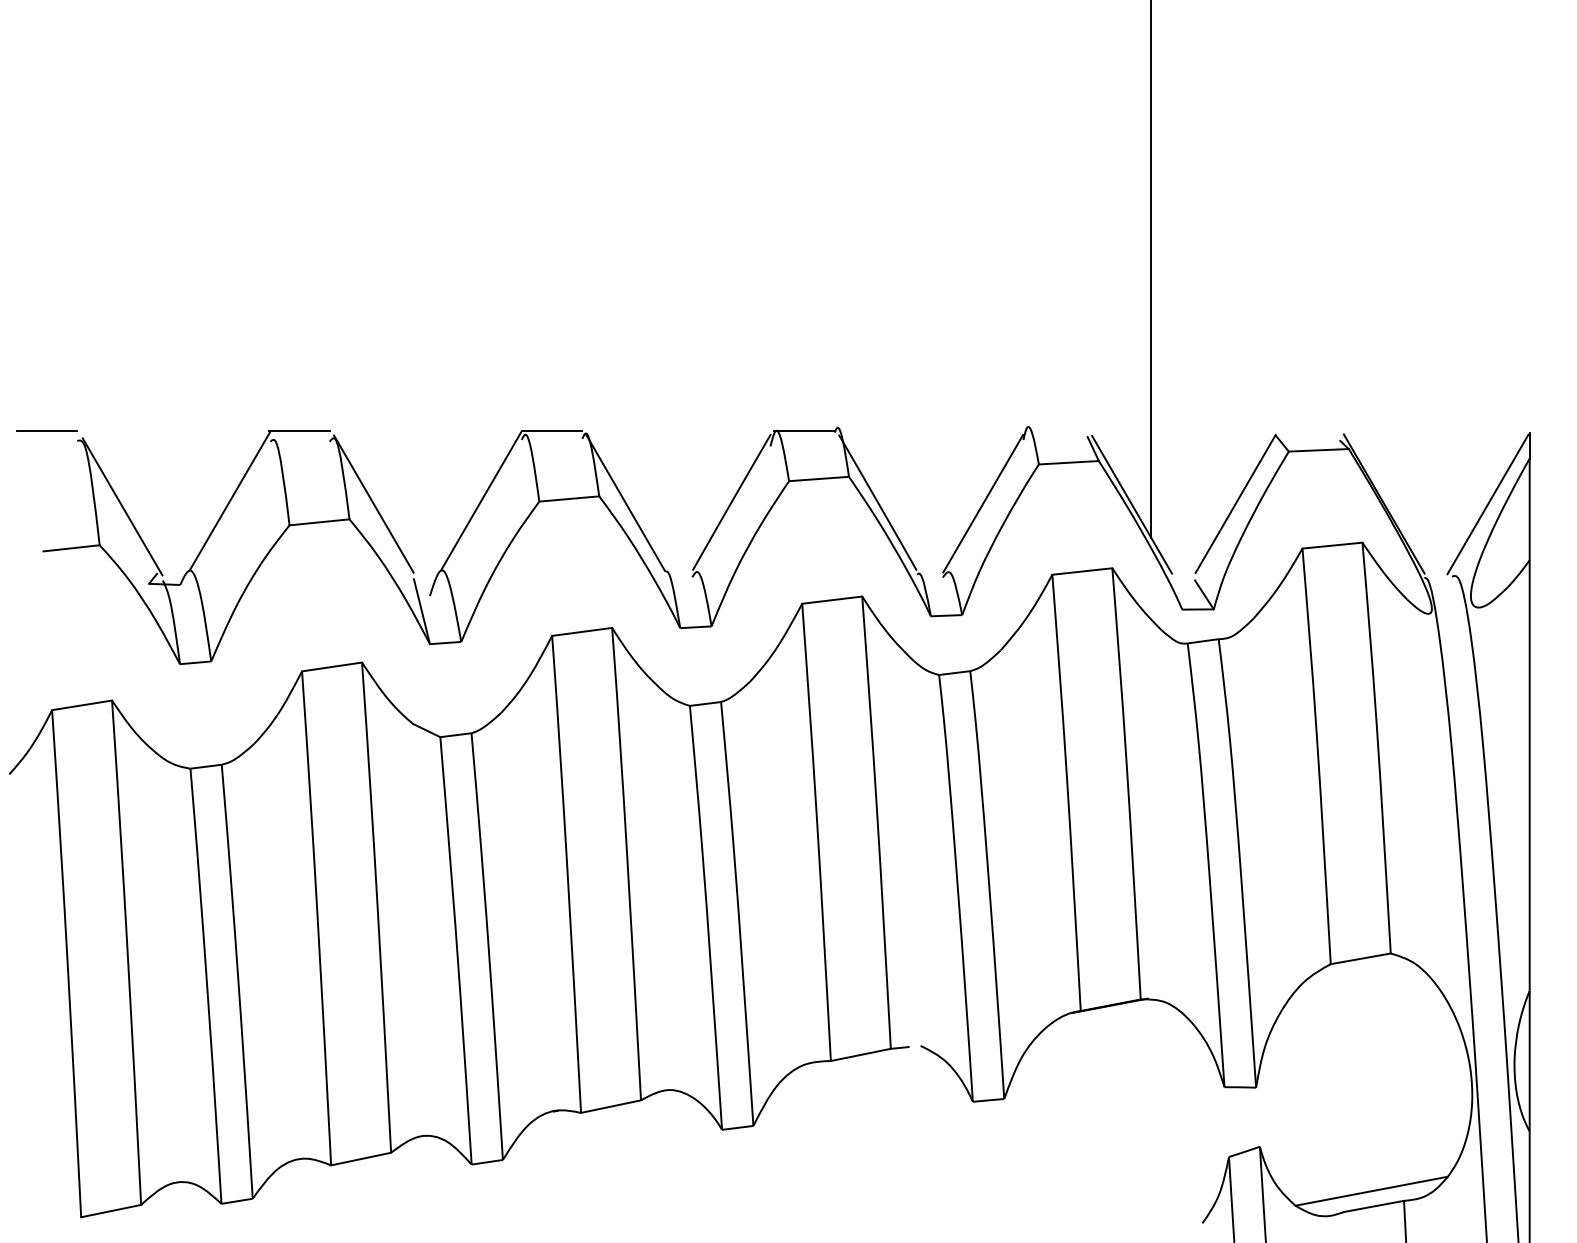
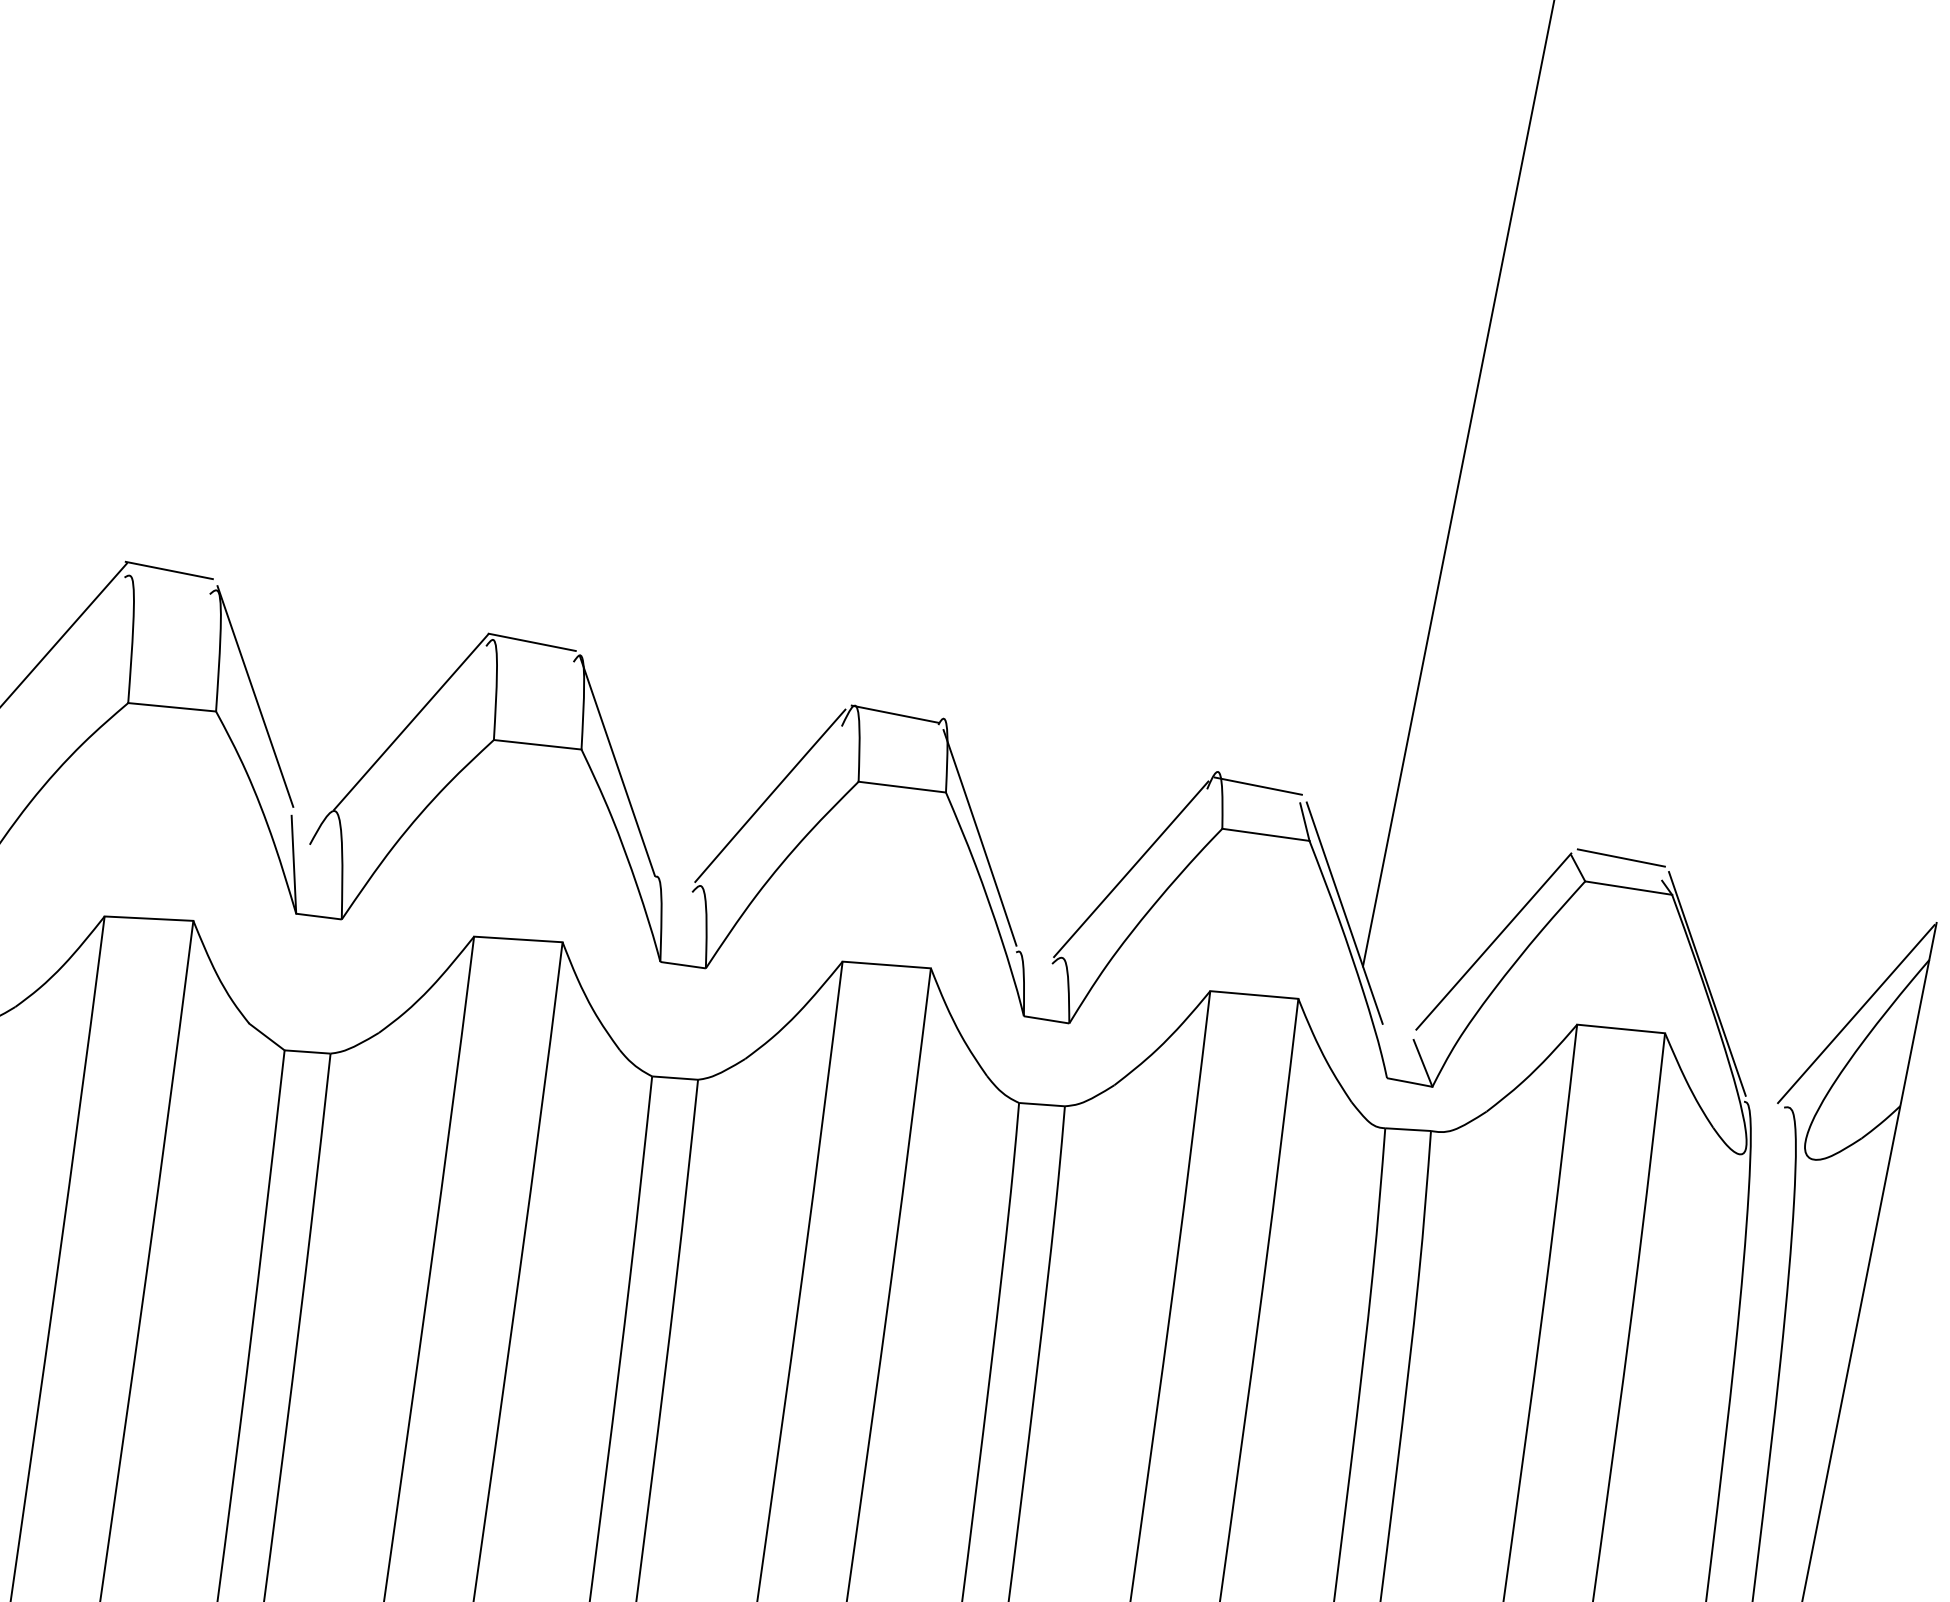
line: (1057, 431) -> (1258, 786), added
line: (1309, 431) -> (1620, 858), added

